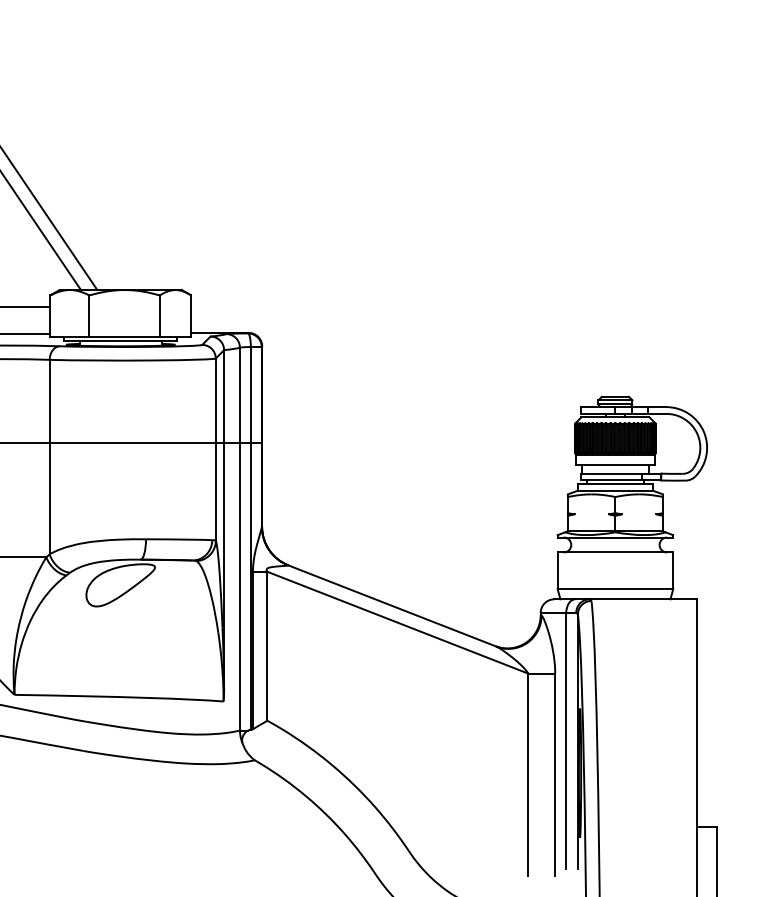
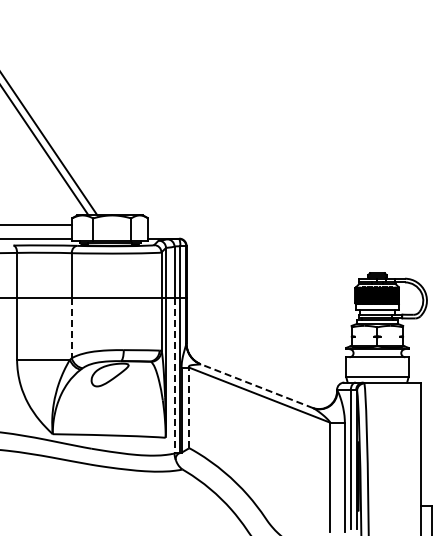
line: (49, 499) -> (71, 328), solid -> dashed
line: (239, 586) -> (174, 375), solid -> dashed
line: (391, 606) -> (256, 386), solid -> dashed
line: (267, 645) -> (189, 407), solid -> dashed

